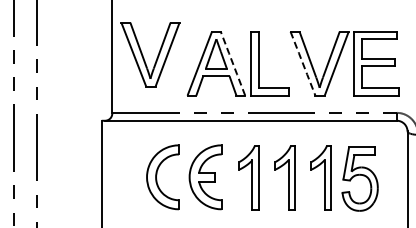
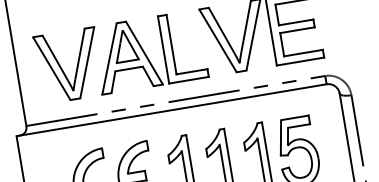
part: (156, 57) -> (76, 67), moved
line: (232, 63) -> (143, 53), dashed -> solid
line: (302, 63) -> (217, 40), dashed -> solid

